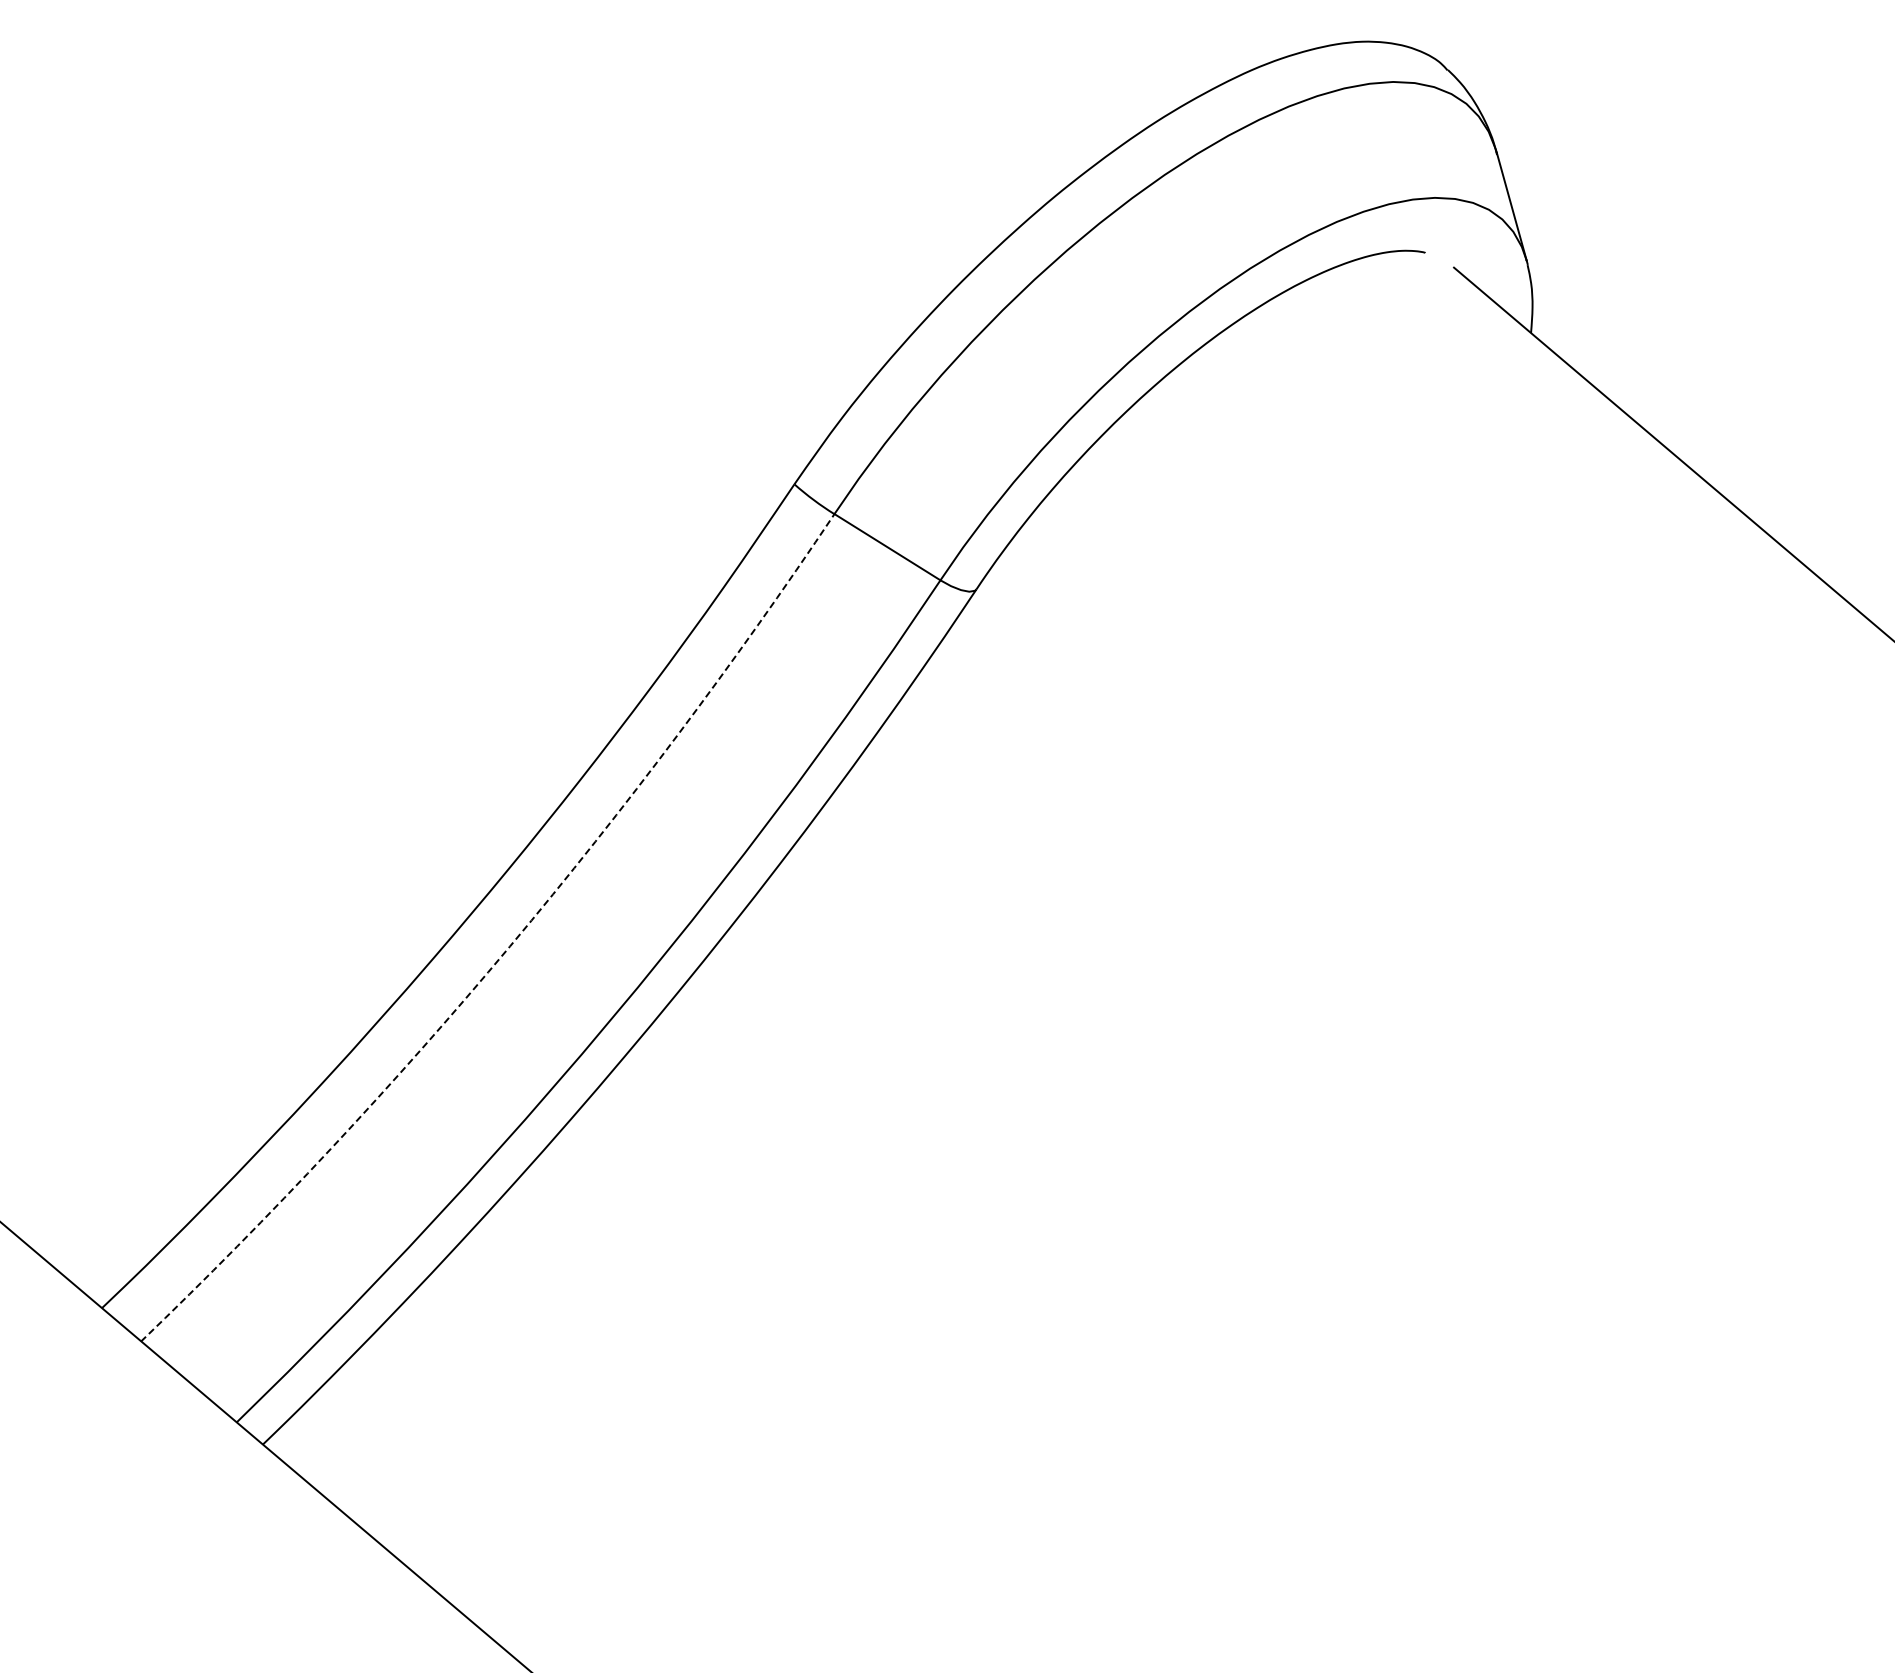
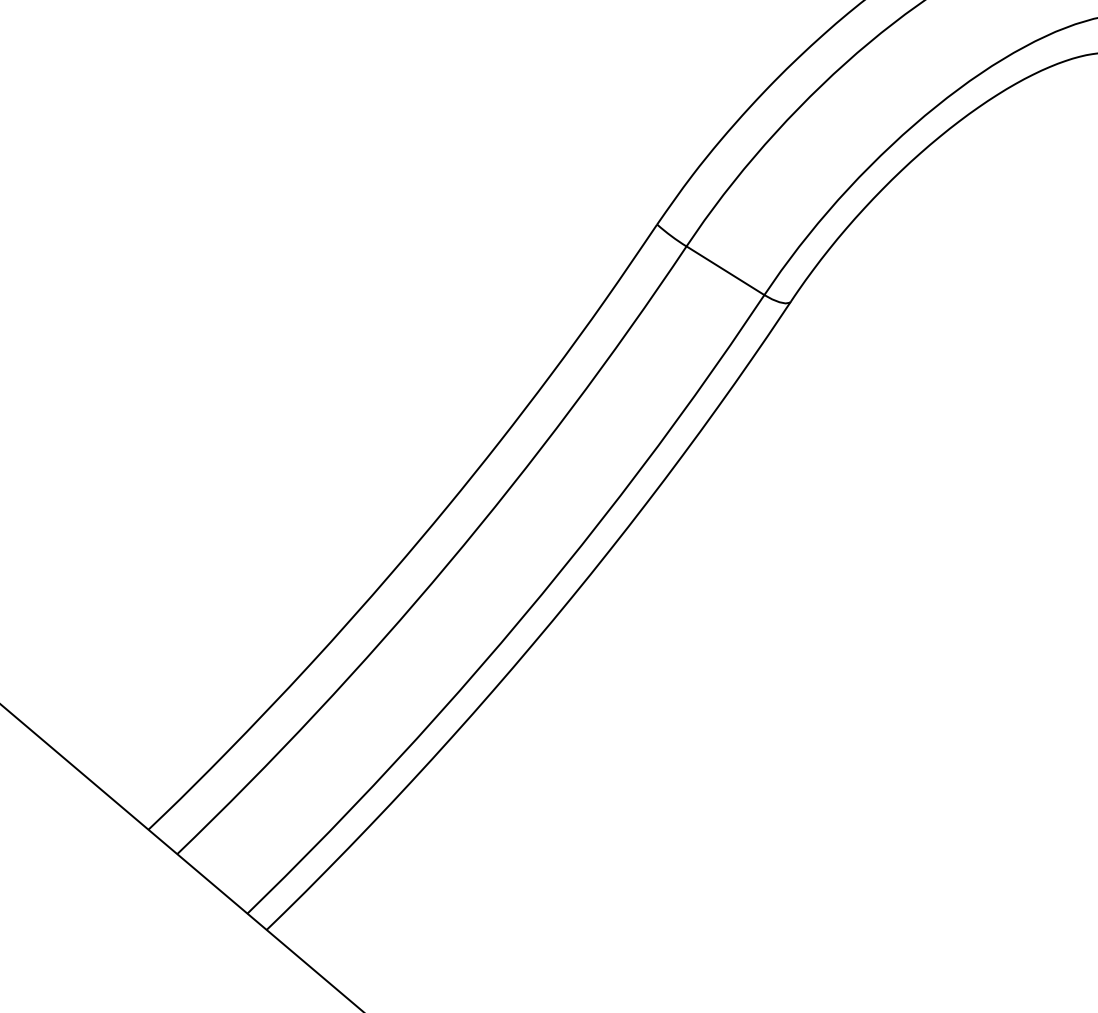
arc: (509, 946) -> (447, 564), dashed -> solid

